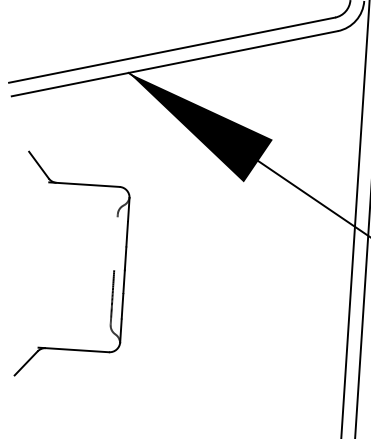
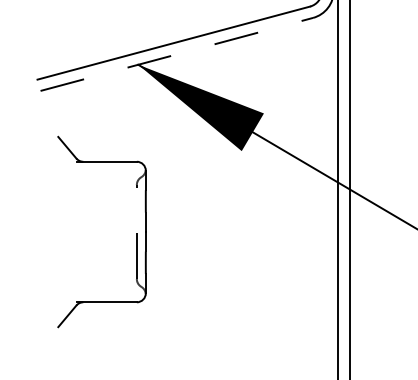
line: (175, 63) -> (177, 54), solid -> dashed

